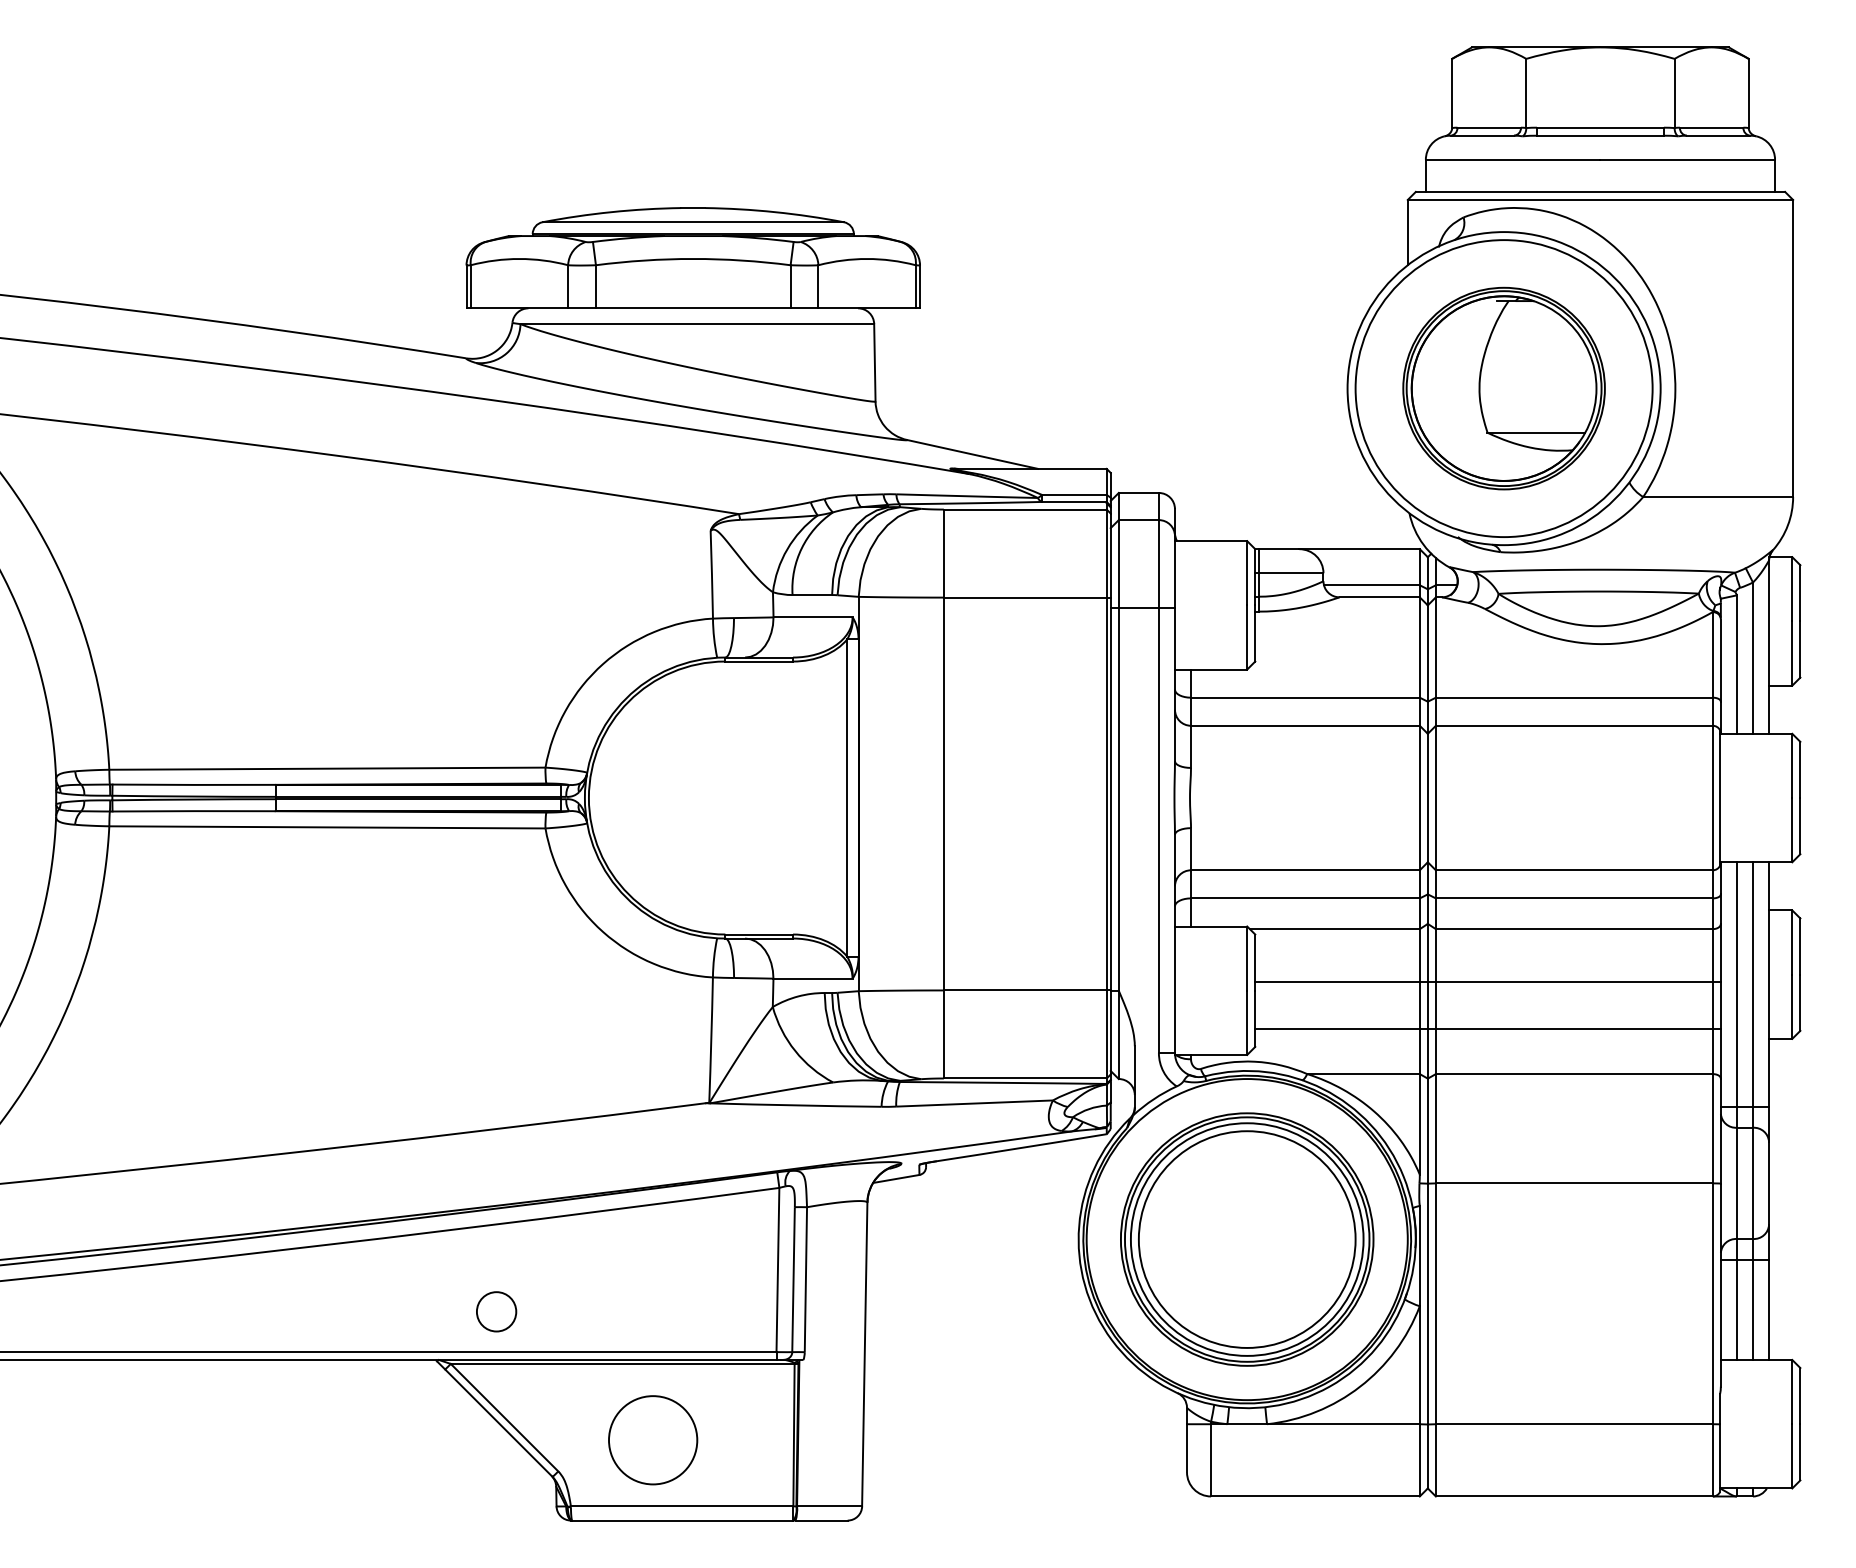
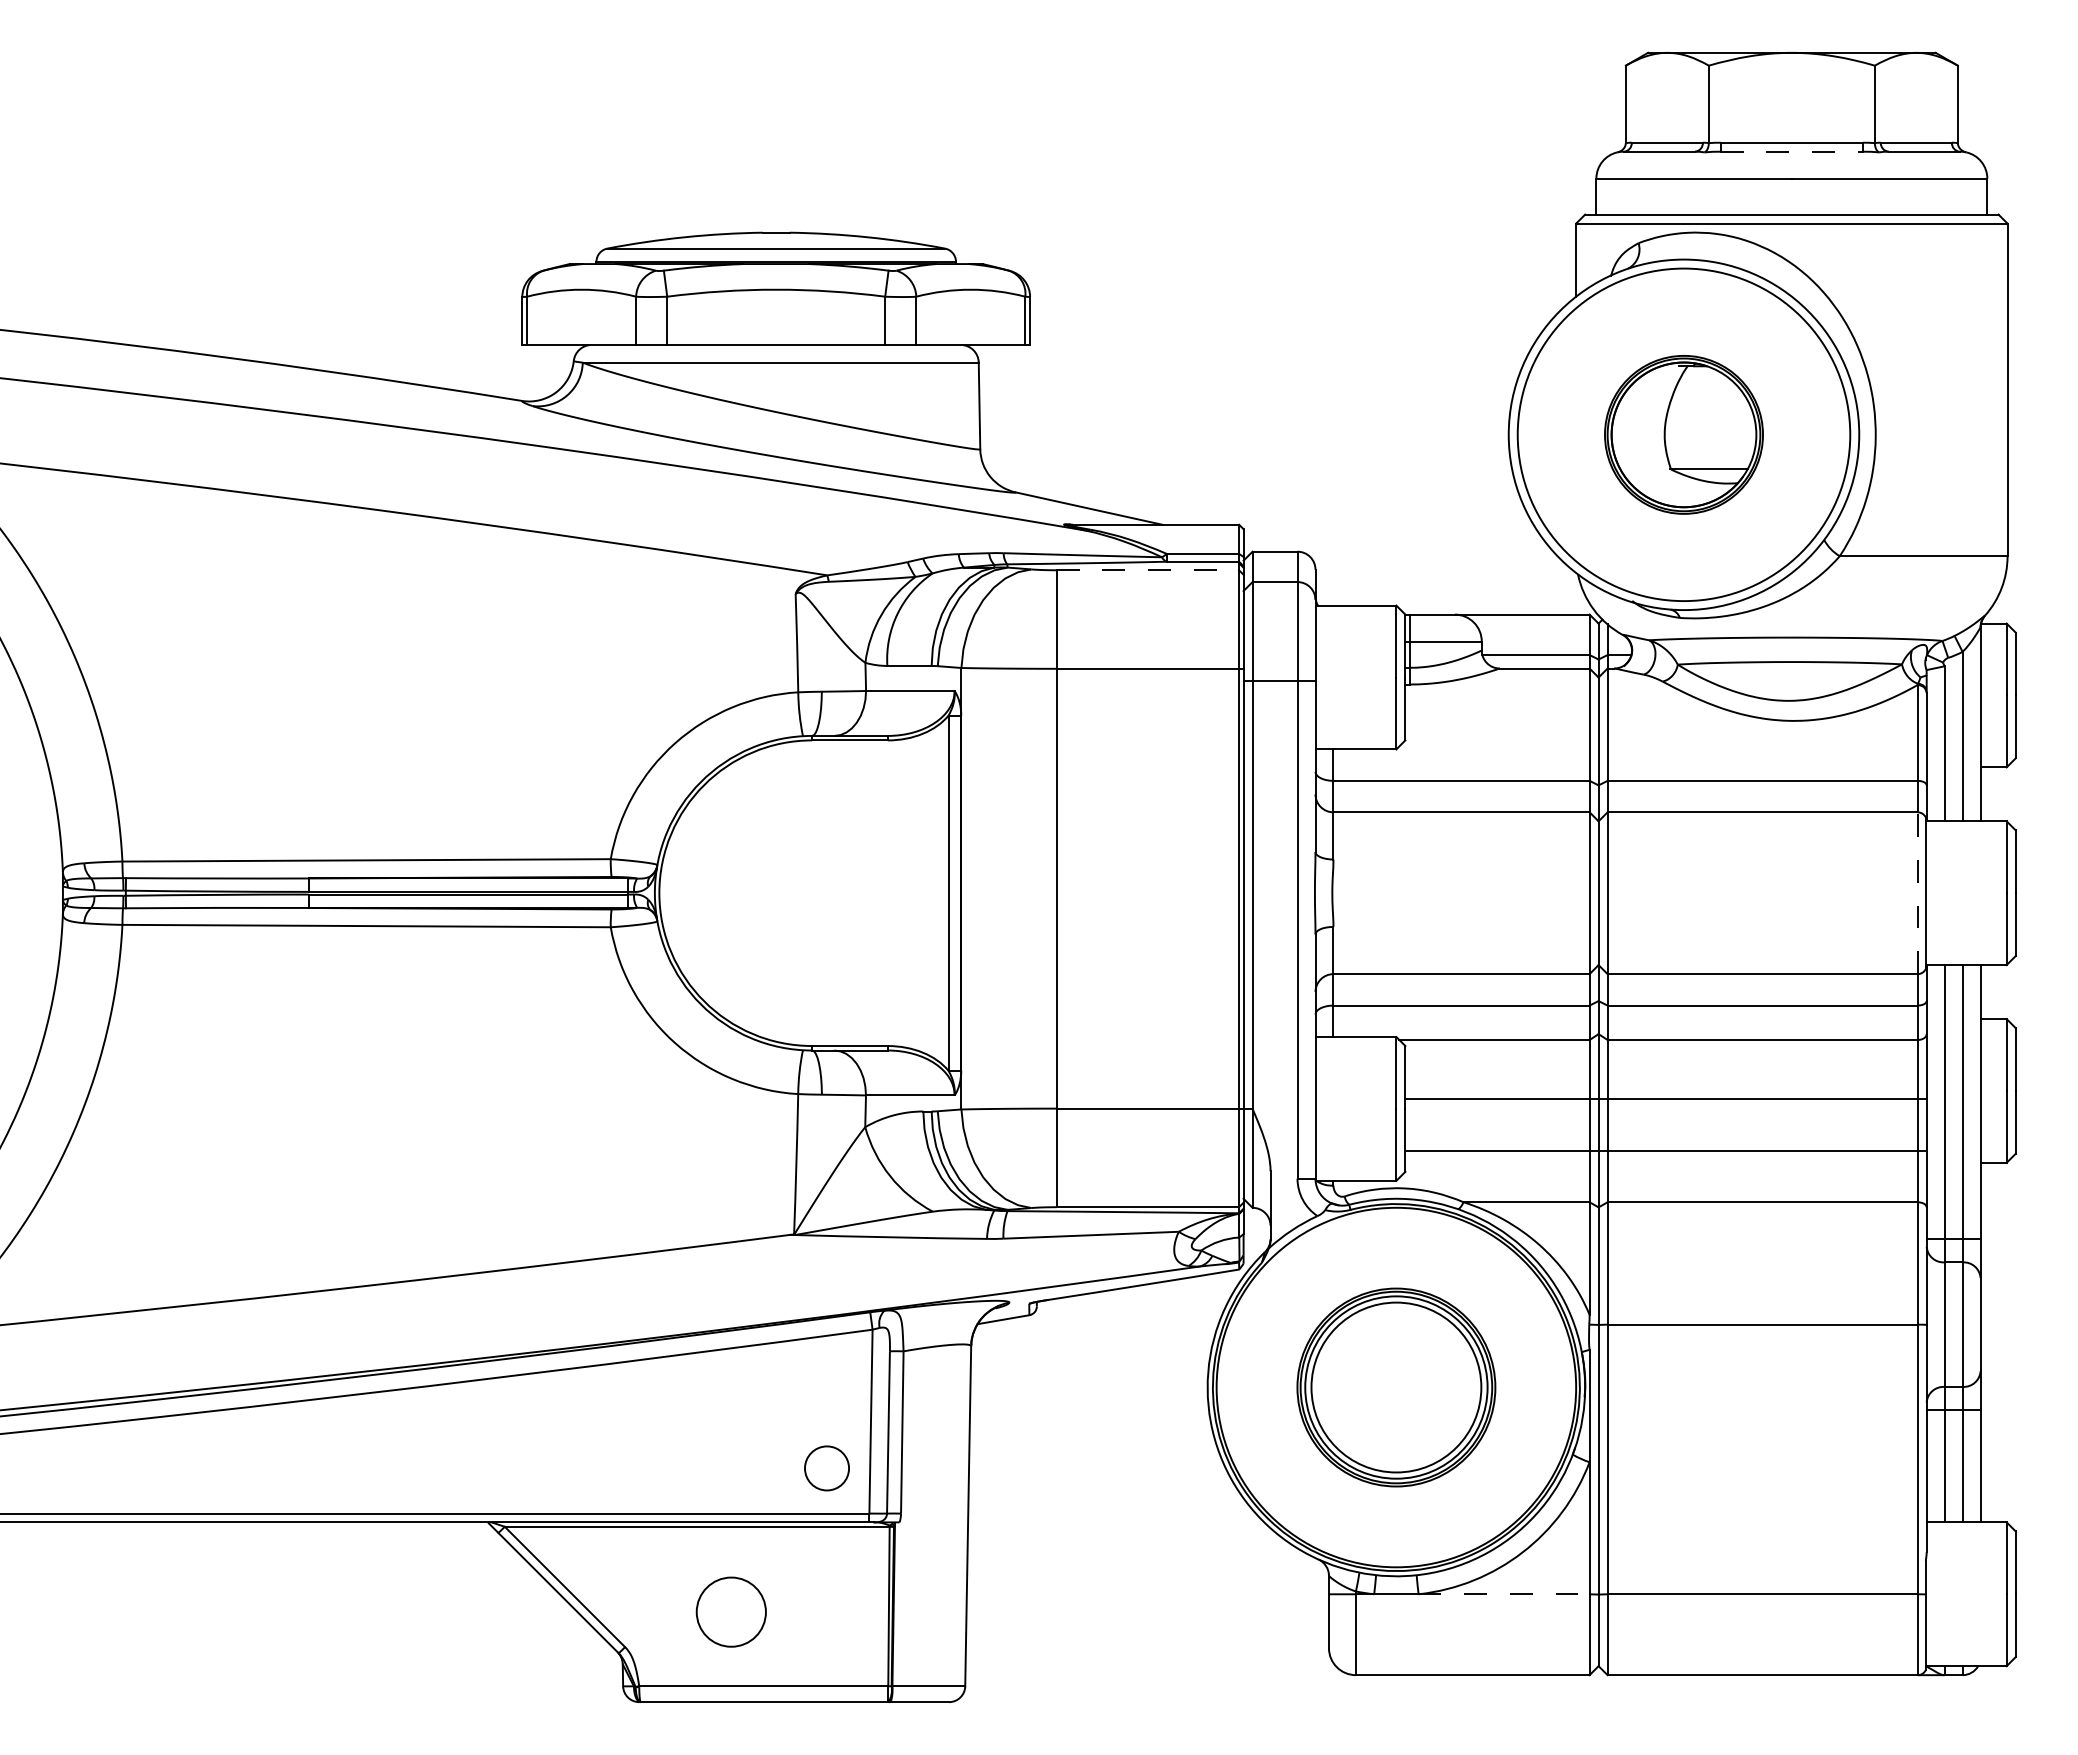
line: (1601, 135) -> (1792, 151), solid -> dashed
part: (1503, 388) -> (1683, 434), size x0.7
line: (1025, 509) -> (1148, 570), solid -> dashed
line: (1712, 798) -> (1917, 893), solid -> dashed
part: (1247, 1239) -> (1396, 1387), size x0.7
circle: (496, 1311) -> (826, 1468), moved
line: (1343, 1424) -> (1504, 1594), solid -> dashed
circle: (653, 1439) -> (731, 1611), size x0.7

